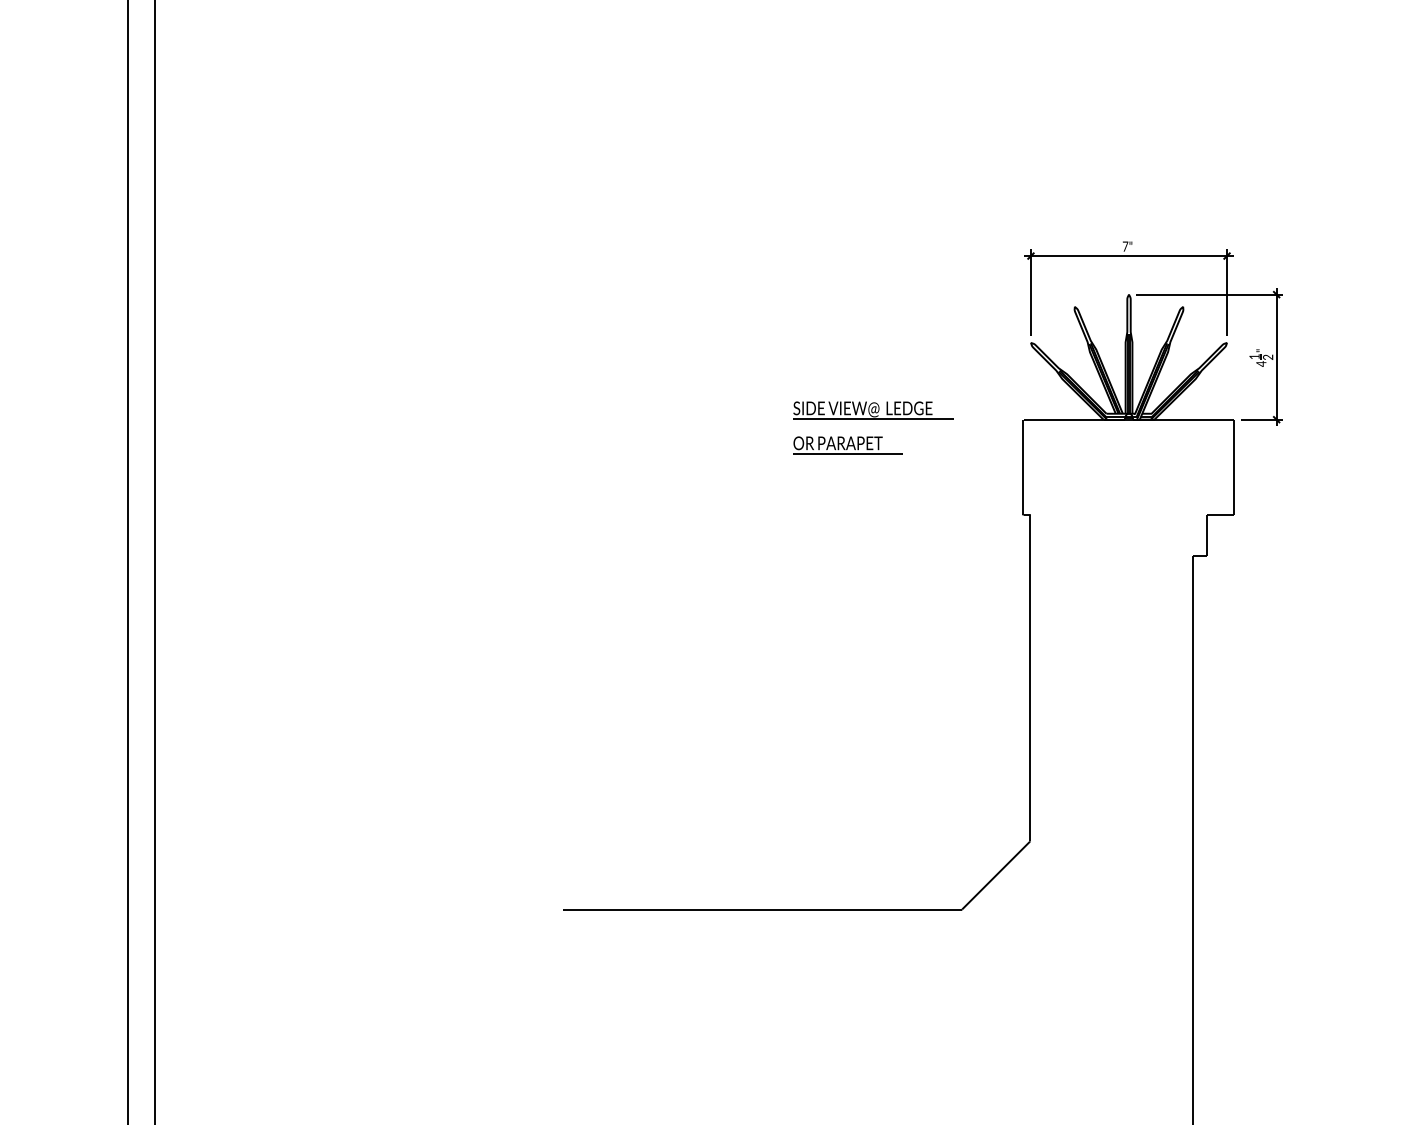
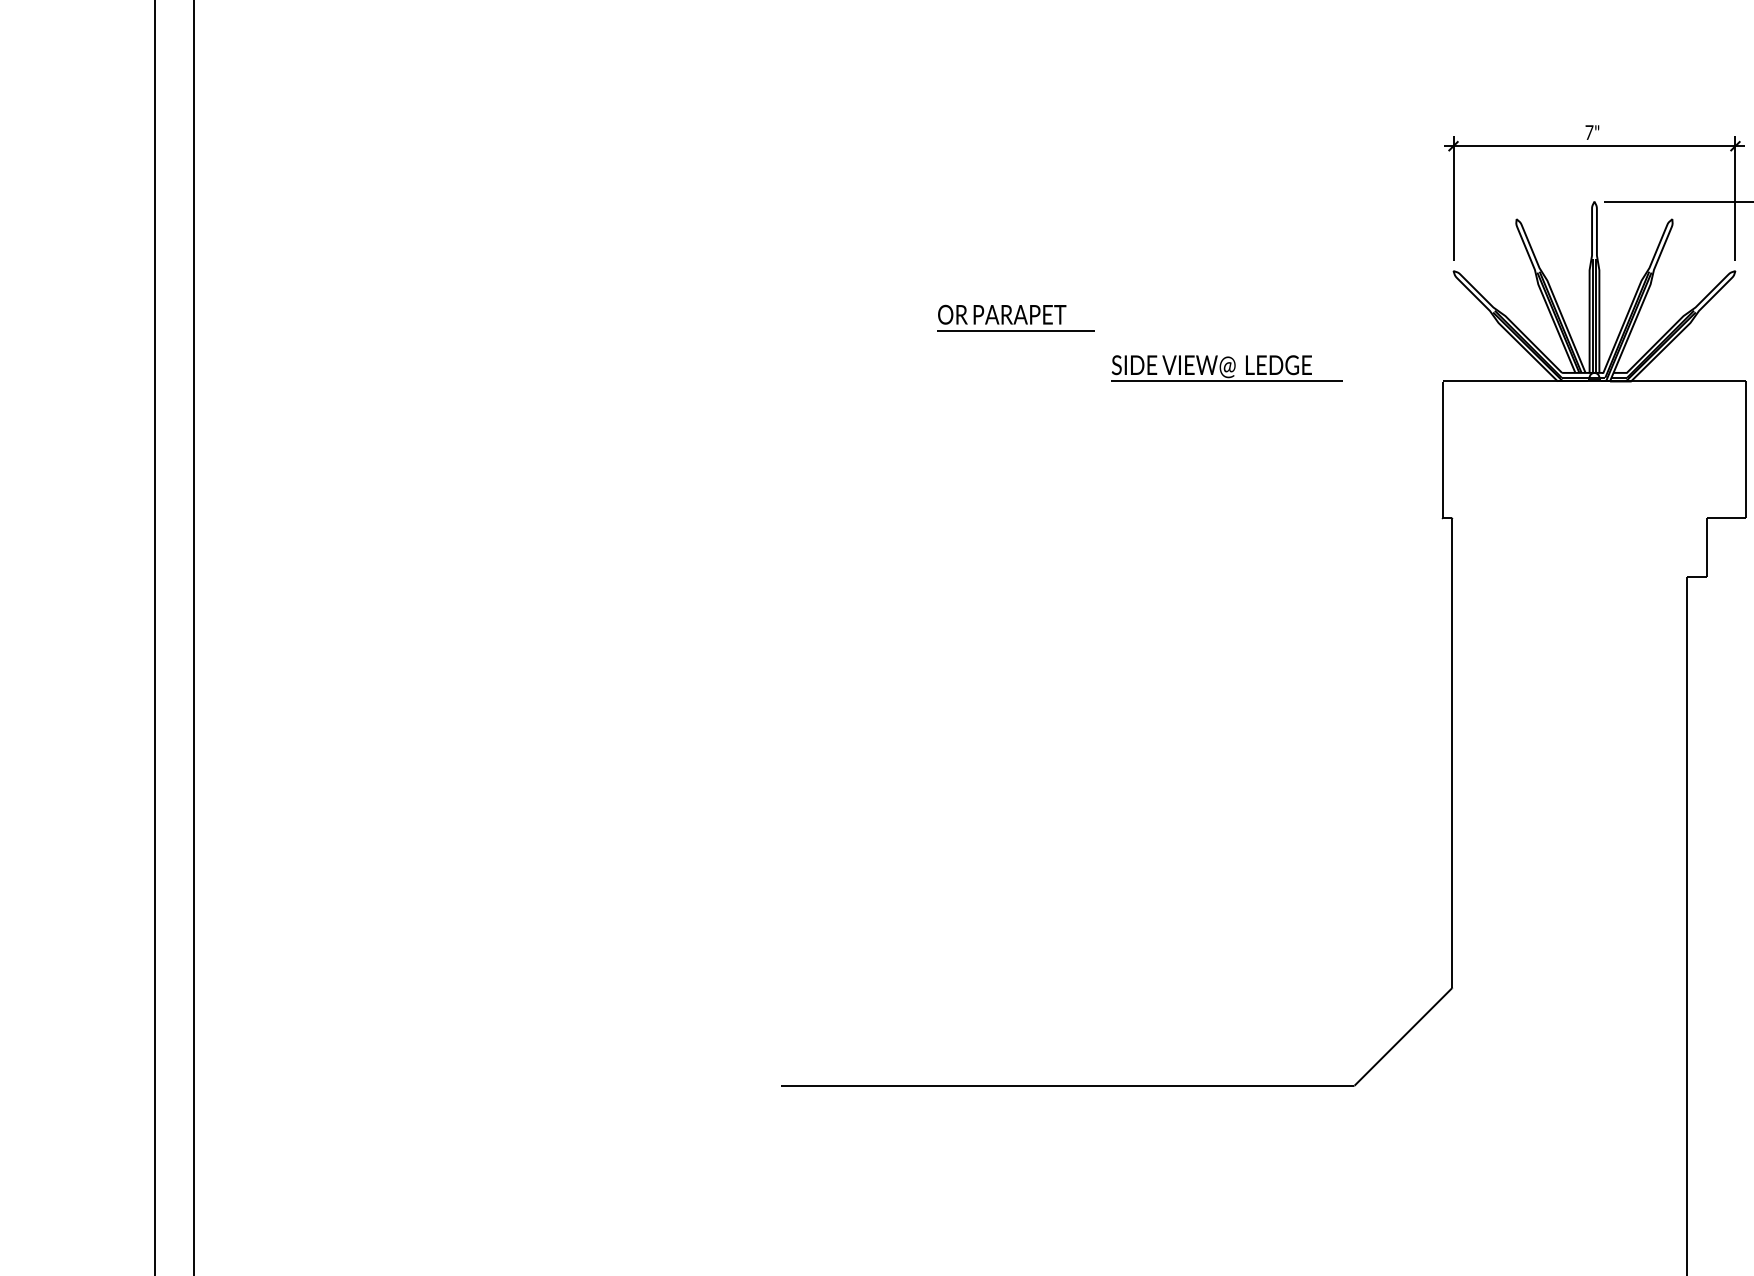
part: (847, 445) -> (1015, 317), moved

